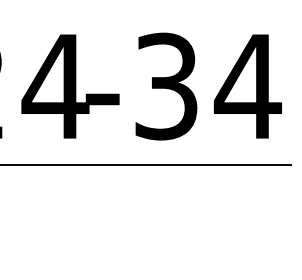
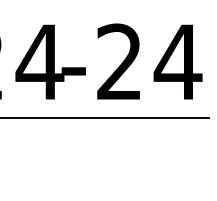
text: (166, 85) -> (119, 61), -34 -> -24

